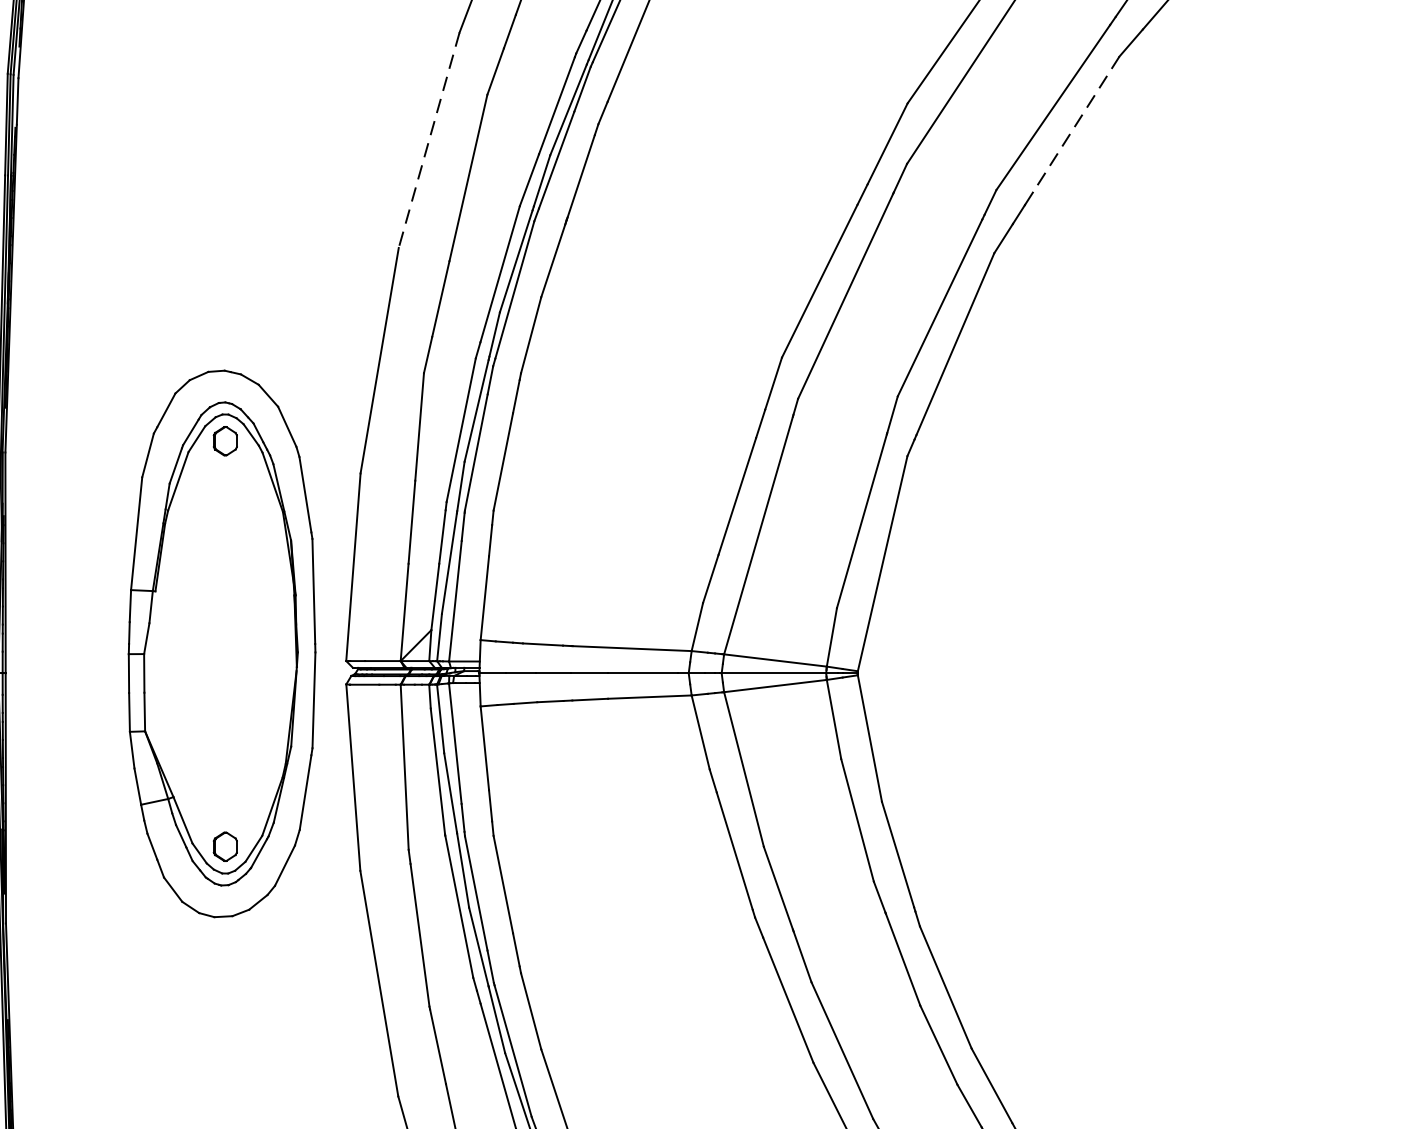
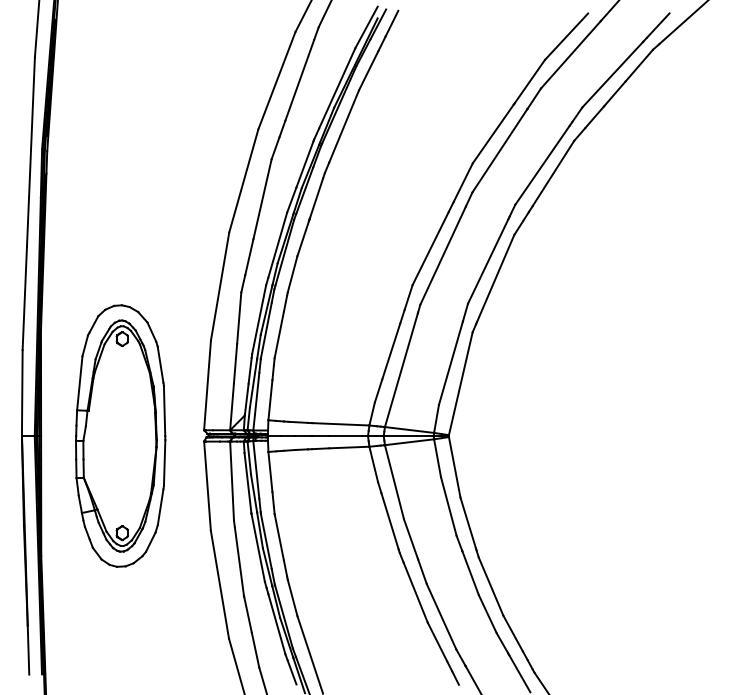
line: (1076, 124) -> (553, 173), dashed -> solid
line: (428, 141) -> (243, 181), dashed -> solid
part: (221, 642) -> (120, 435), moved

